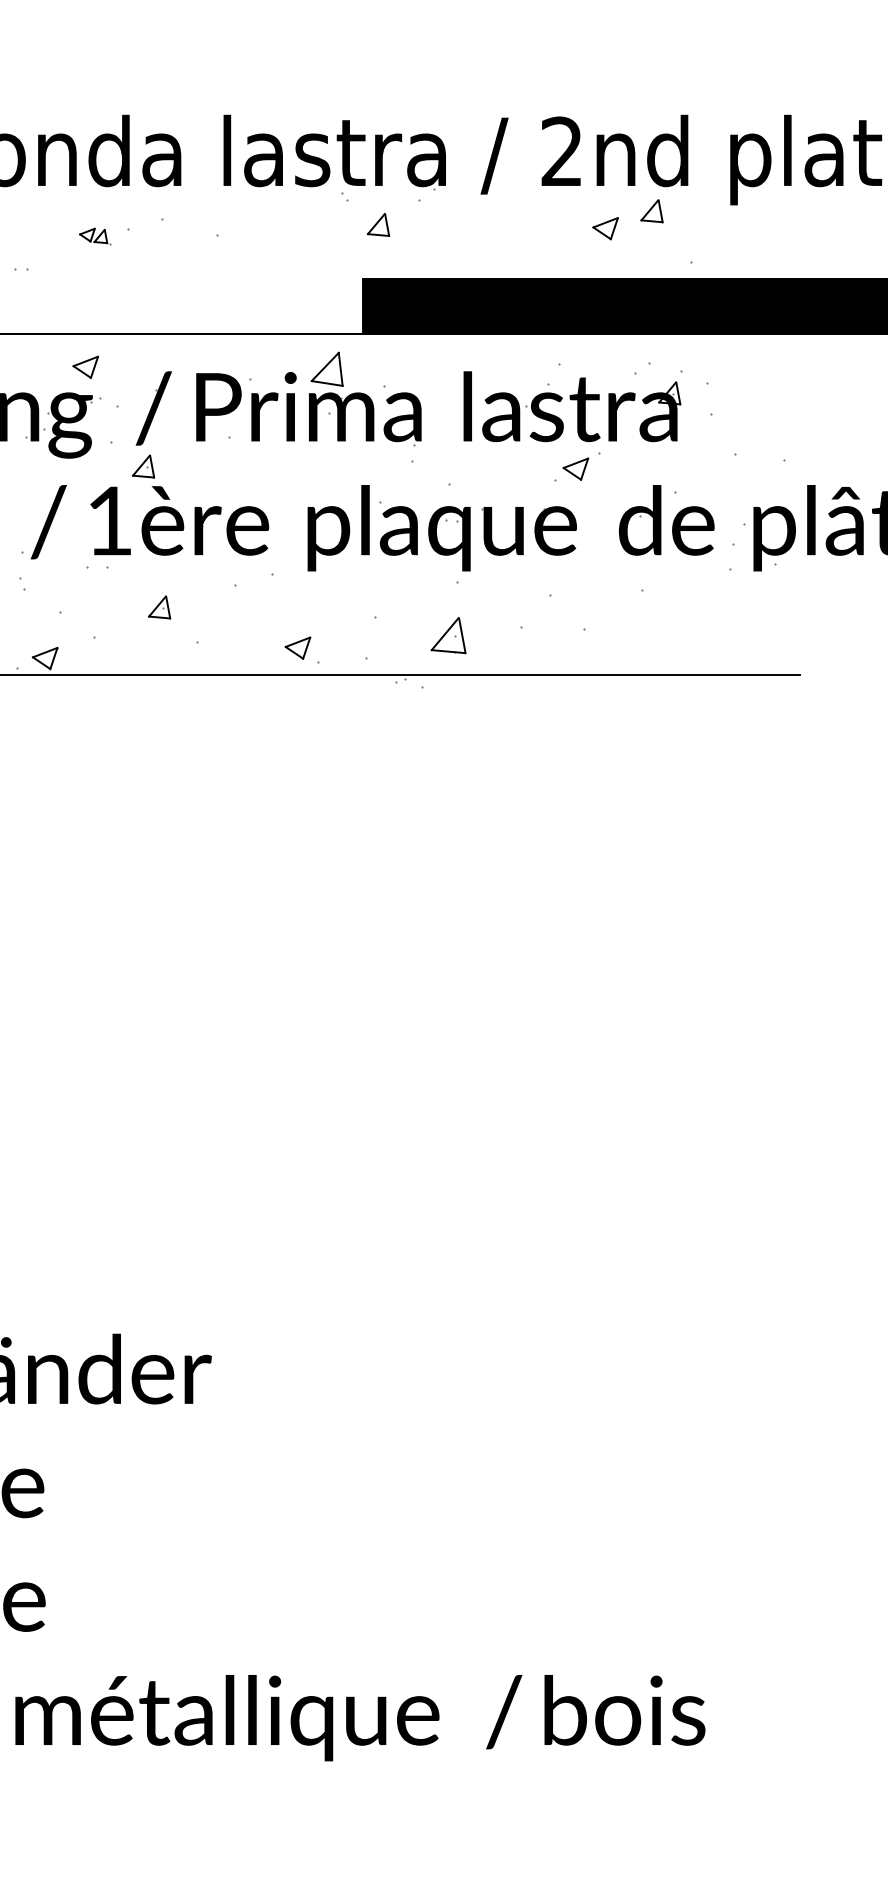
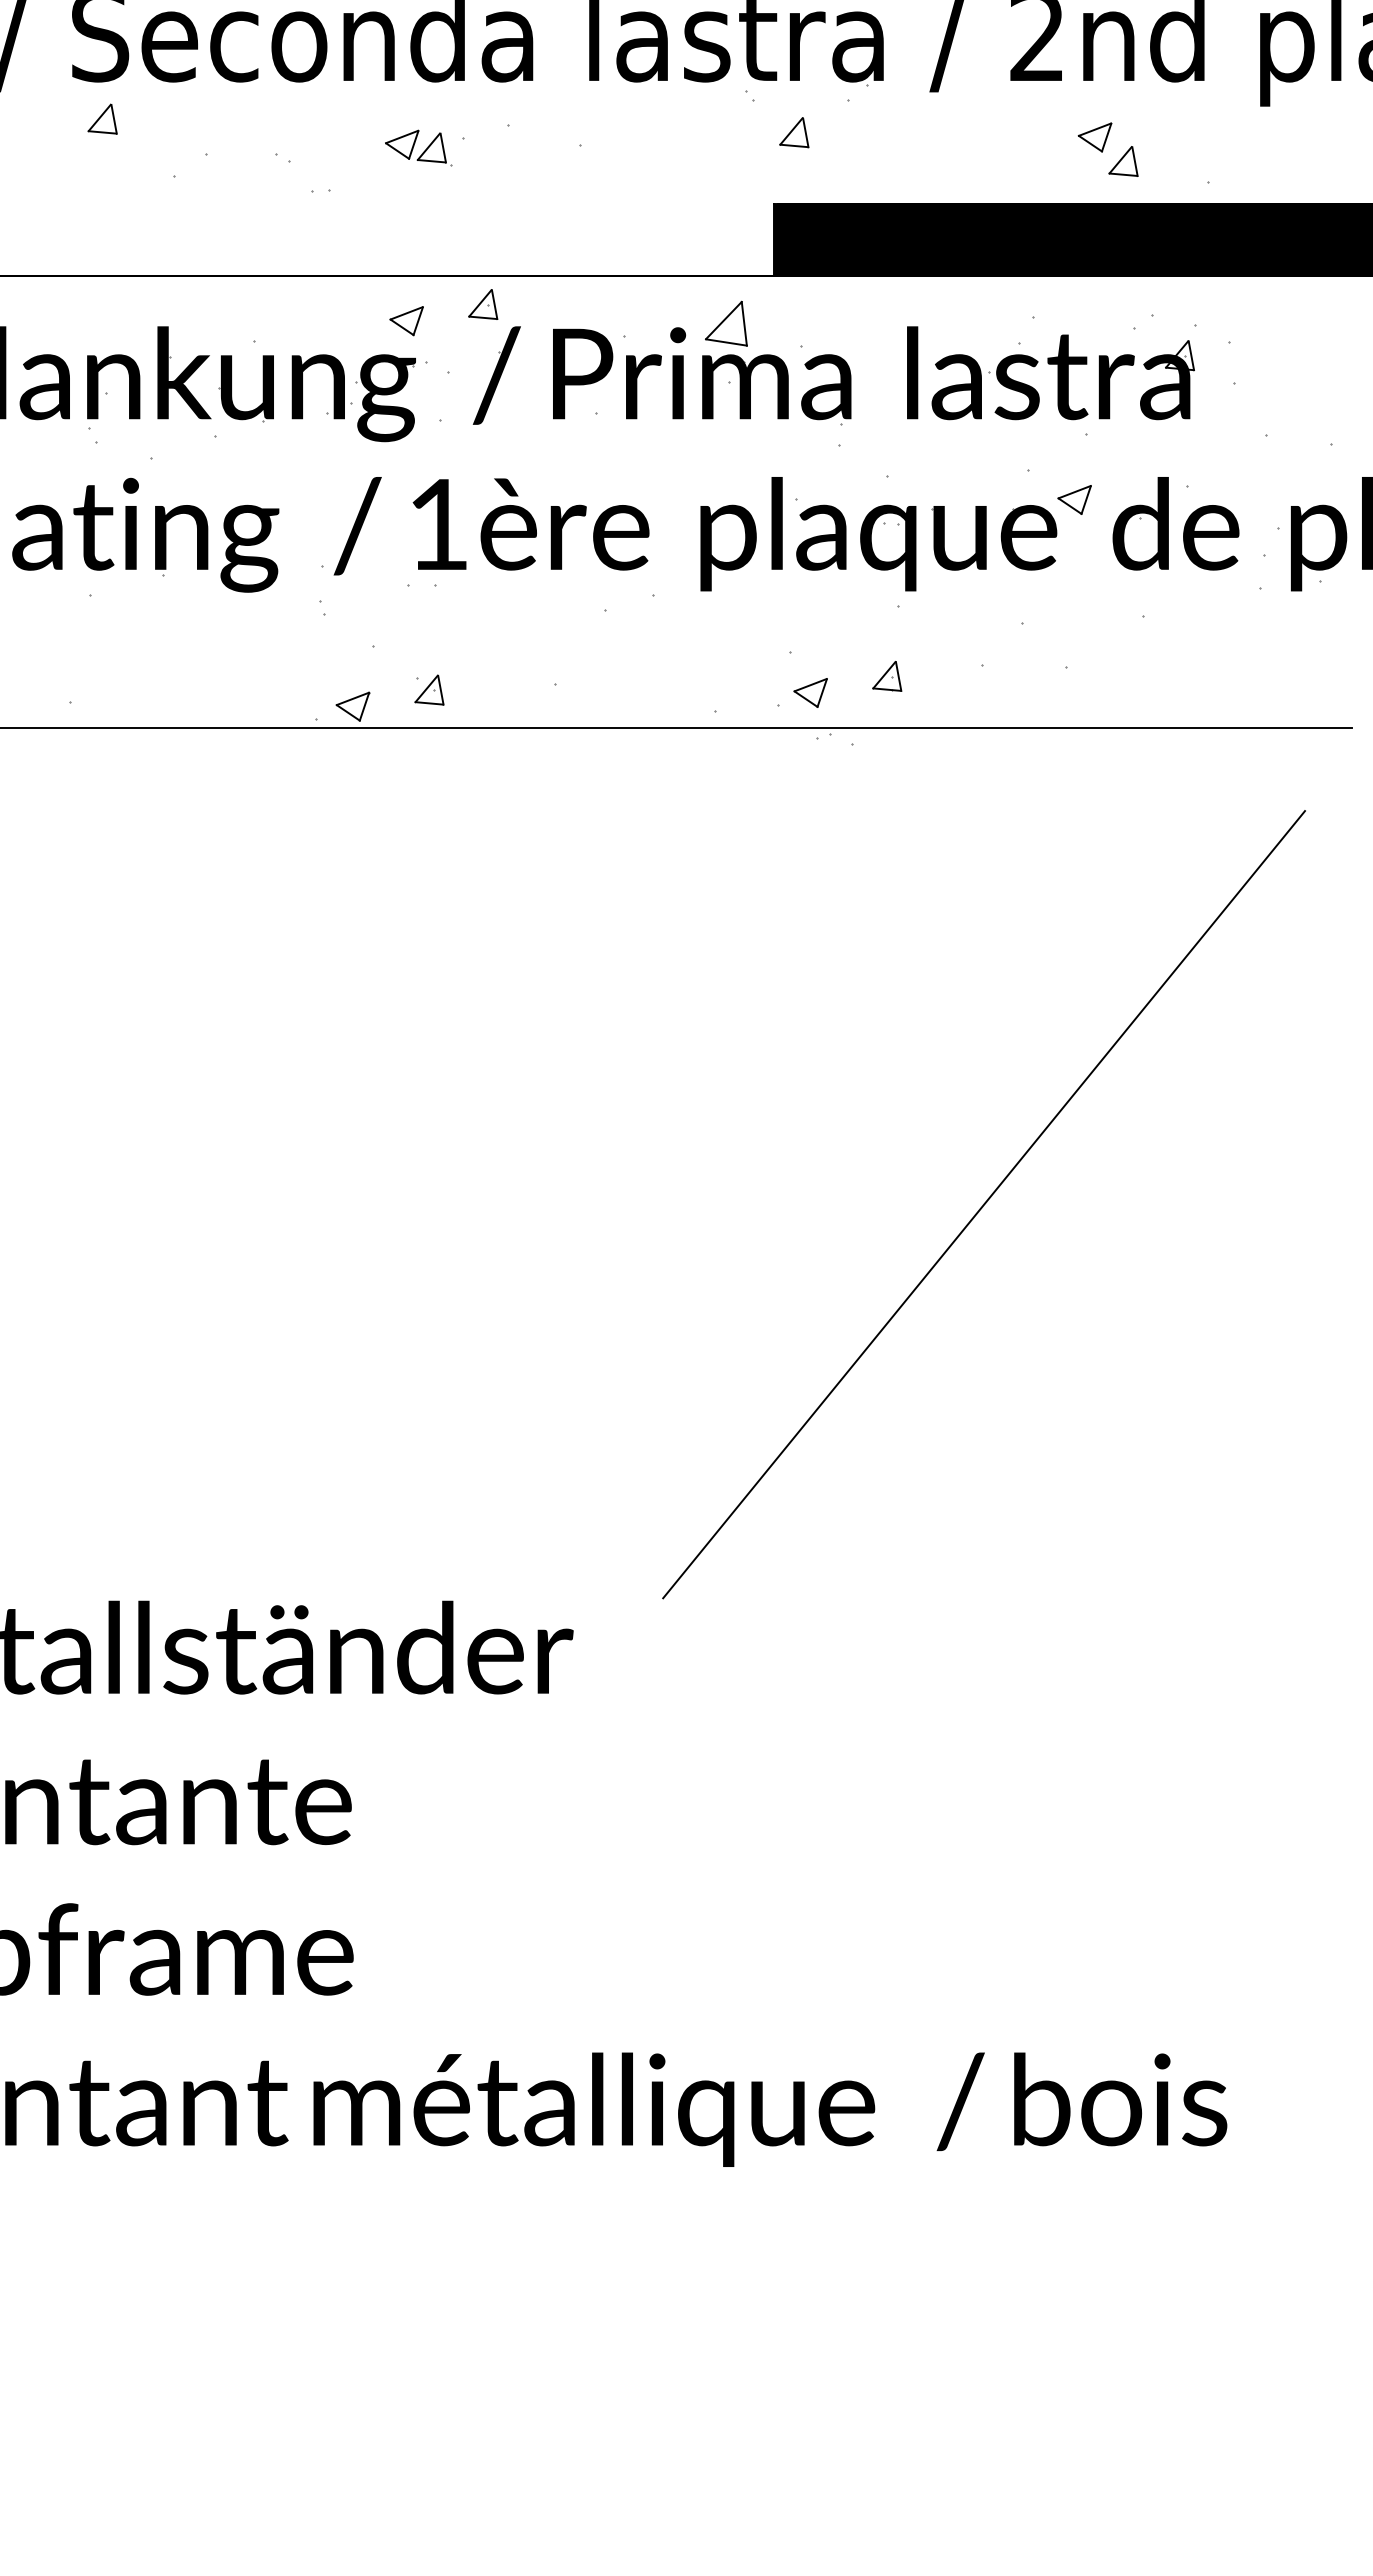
part: (652, 211) -> (1123, 161), moved
part: (94, 236) -> (418, 147), size x1.67
part: (143, 466) -> (483, 304), moved
part: (575, 468) -> (1074, 499), moved
part: (159, 607) -> (429, 689), moved
part: (448, 635) -> (887, 676), size x0.62
part: (297, 647) -> (810, 692), moved
line: (522, 1034) -> (984, 1204), added

